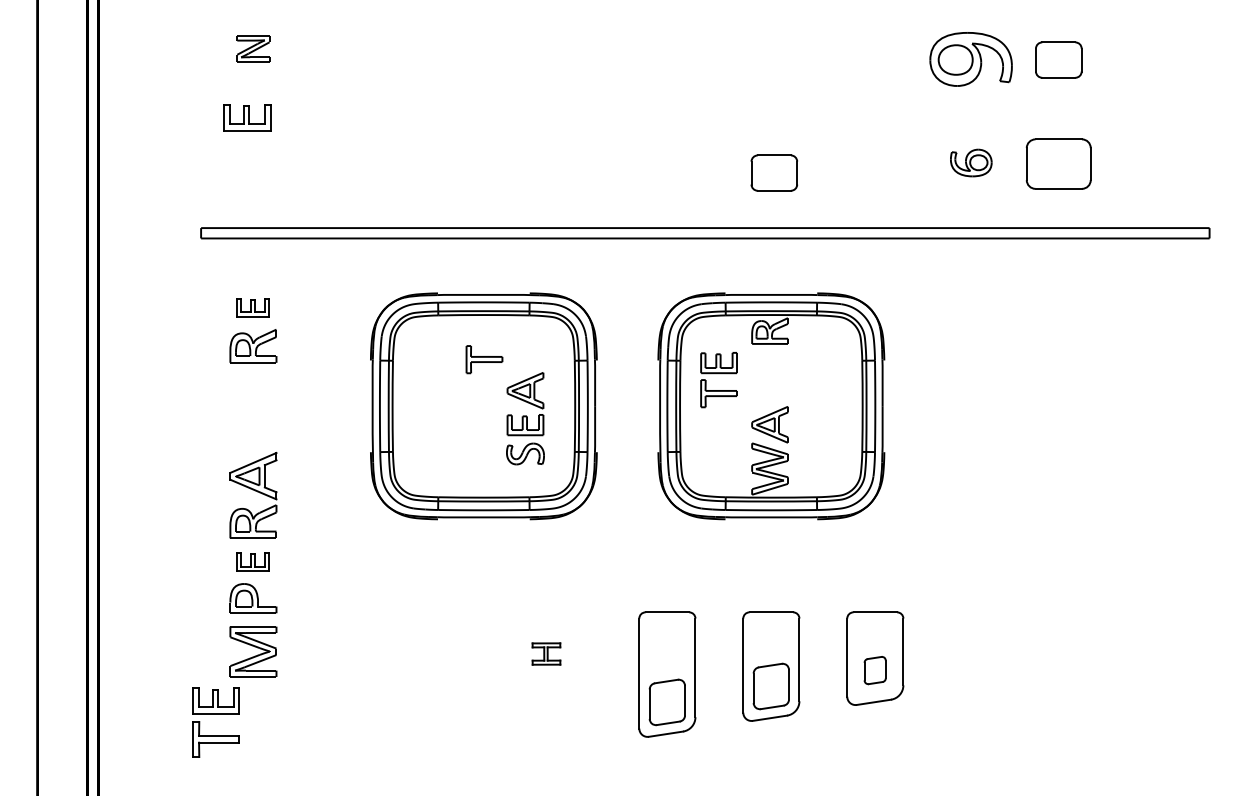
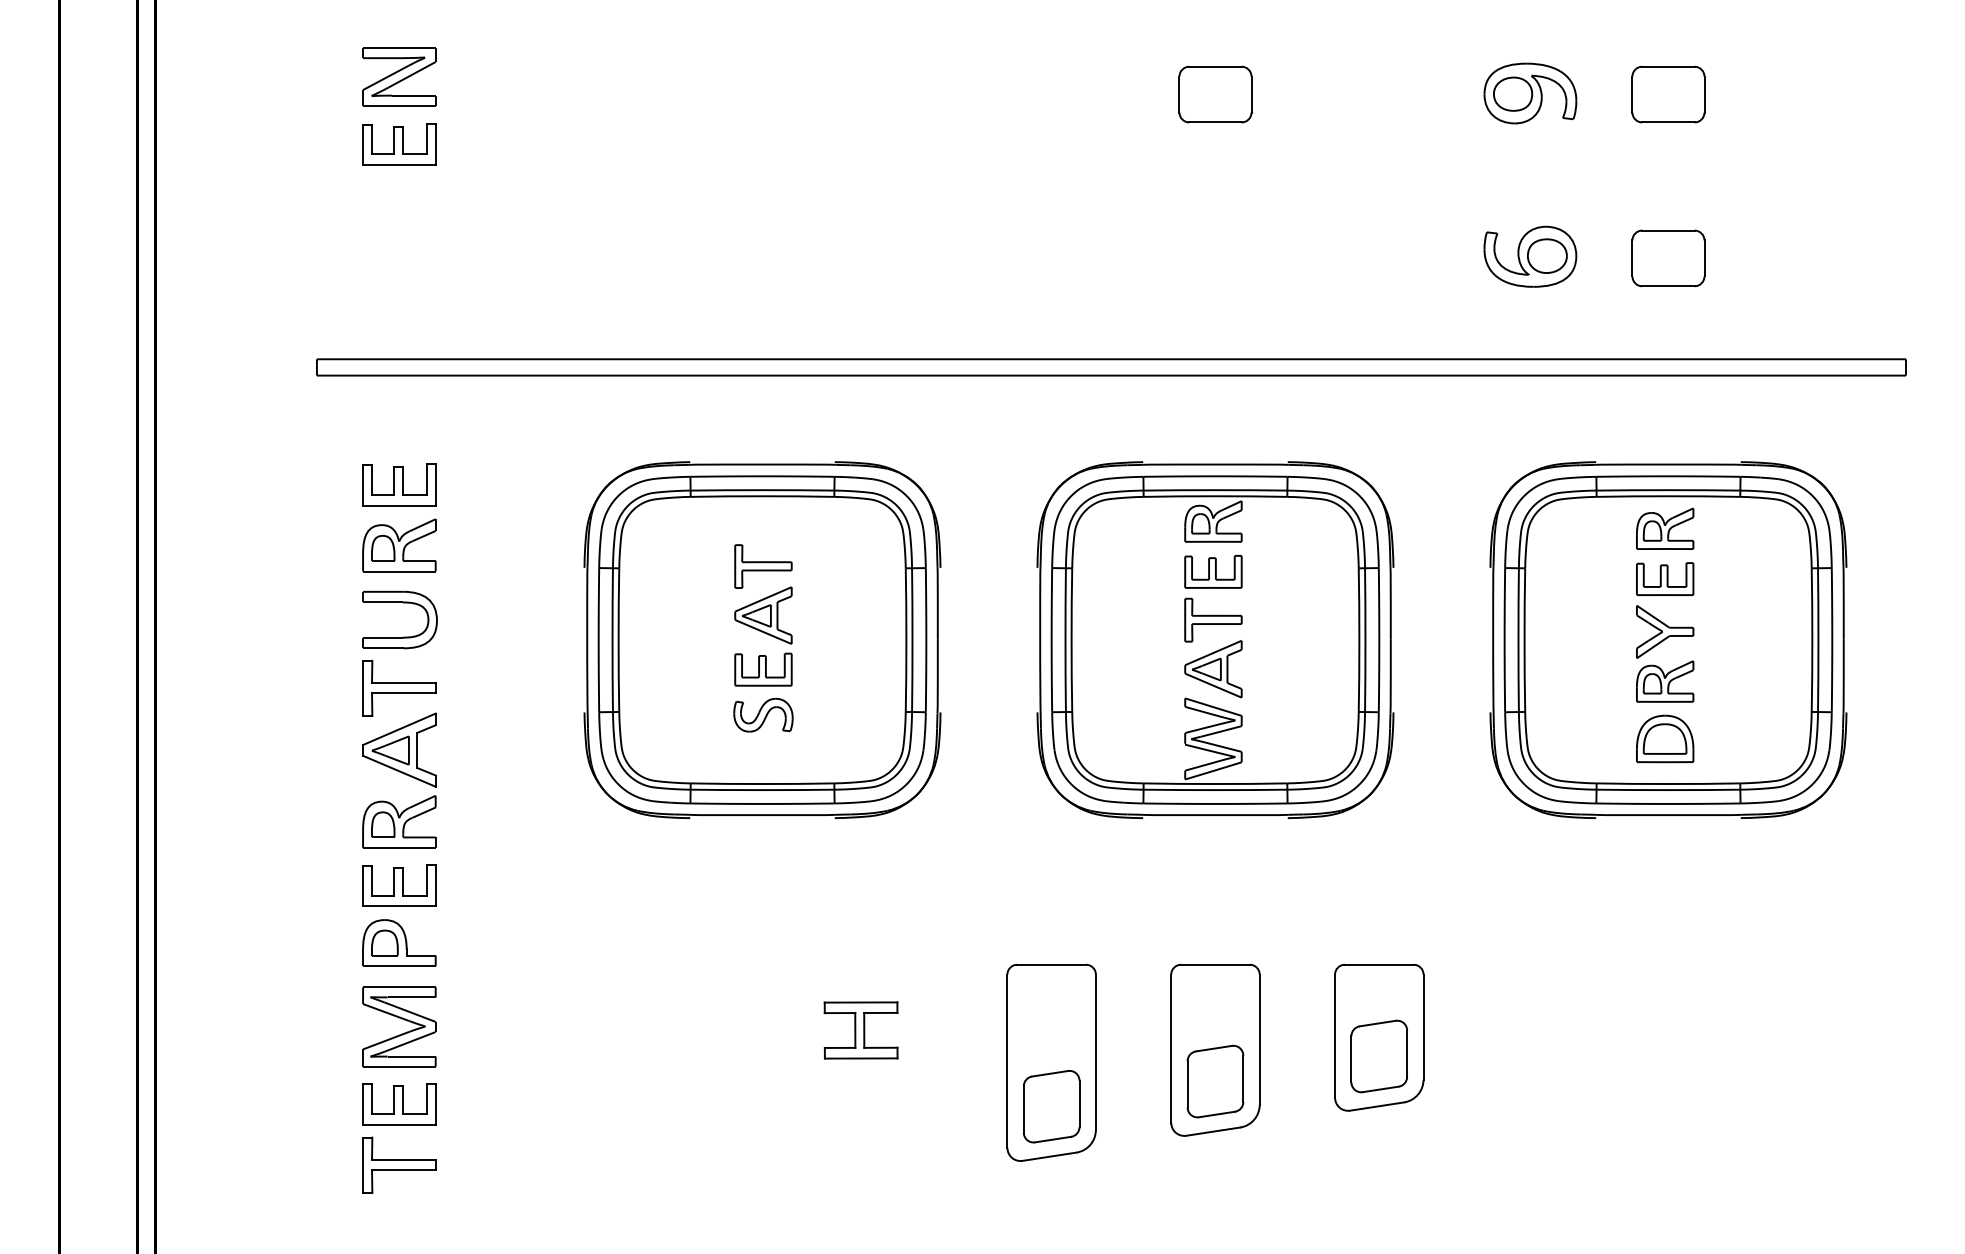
part: (253, 48) -> (399, 76), size x1.43
part: (971, 59) -> (1530, 93), size x0.71
part: (247, 117) -> (399, 144), moved
part: (971, 162) -> (1530, 255), size x1.43
part: (1058, 163) -> (1667, 257), size x0.71
part: (773, 172) -> (1214, 93), moved
part: (252, 307) -> (397, 484), size x1.43
part: (718, 380) -> (1212, 599), moved
part: (1058, 406) -> (1667, 640), added
part: (253, 414) -> (399, 652), added
part: (525, 418) -> (763, 659), moved
part: (252, 561) -> (397, 884), size x1.43
part: (546, 653) -> (861, 1029), size x1.67
part: (874, 670) -> (1378, 1056), size x1.67
part: (215, 714) -> (397, 1125), moved

